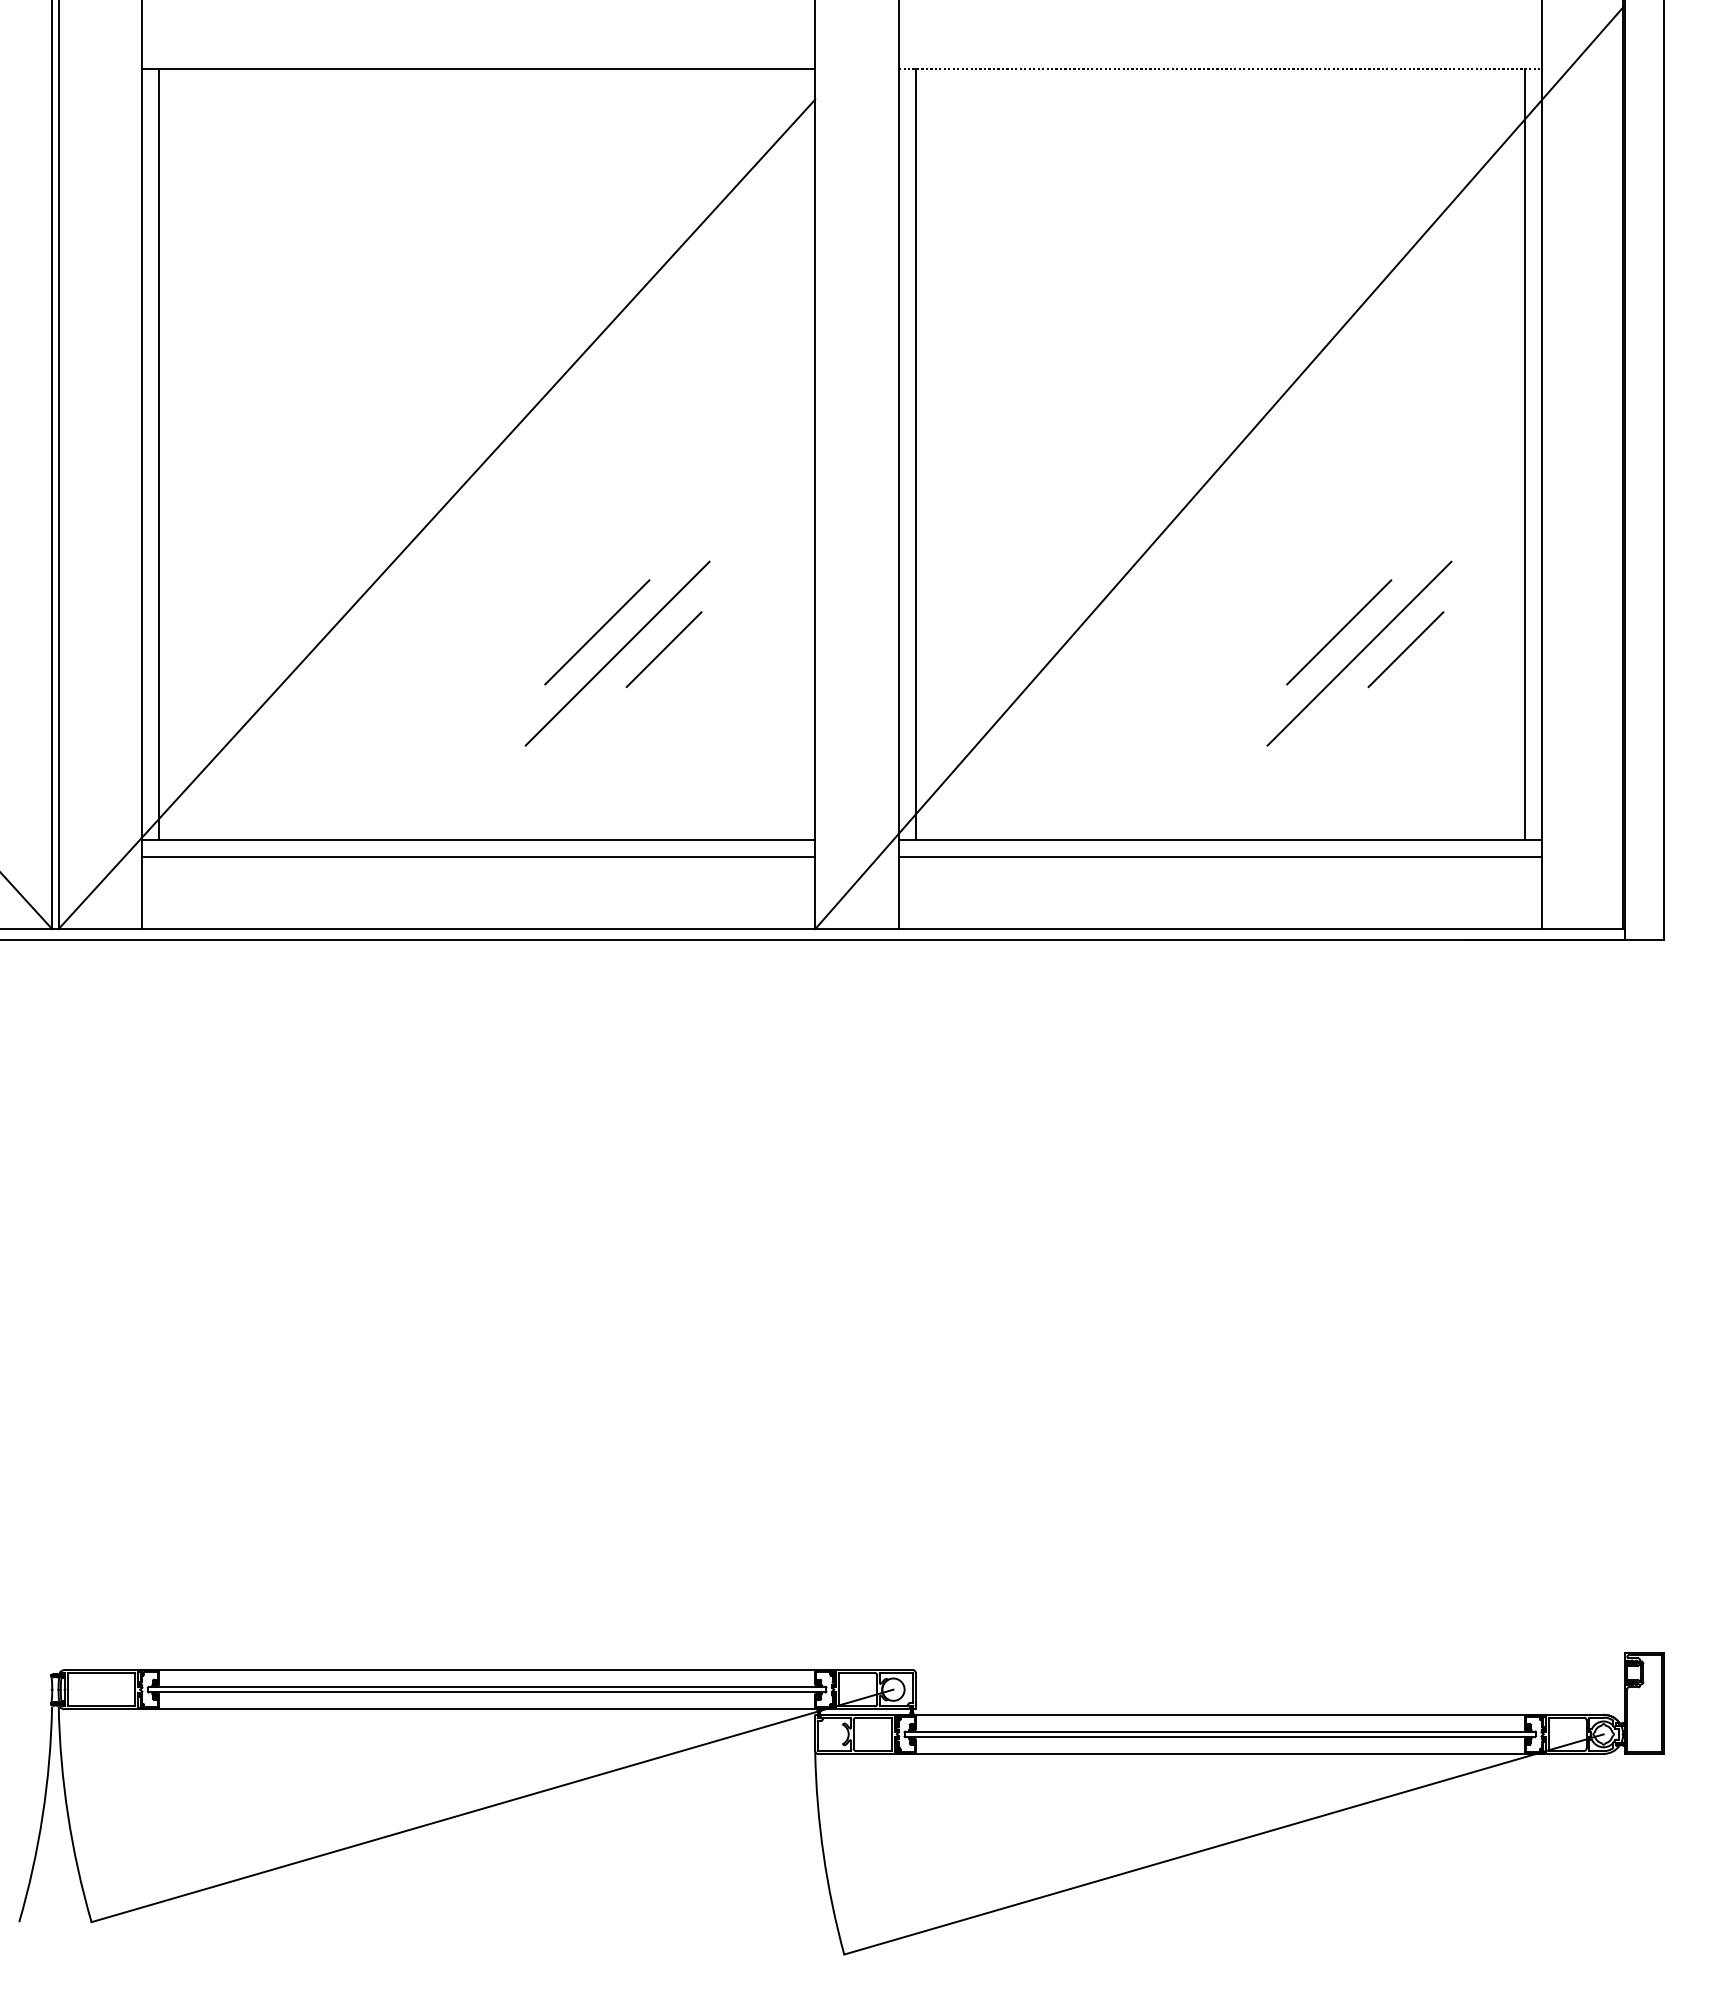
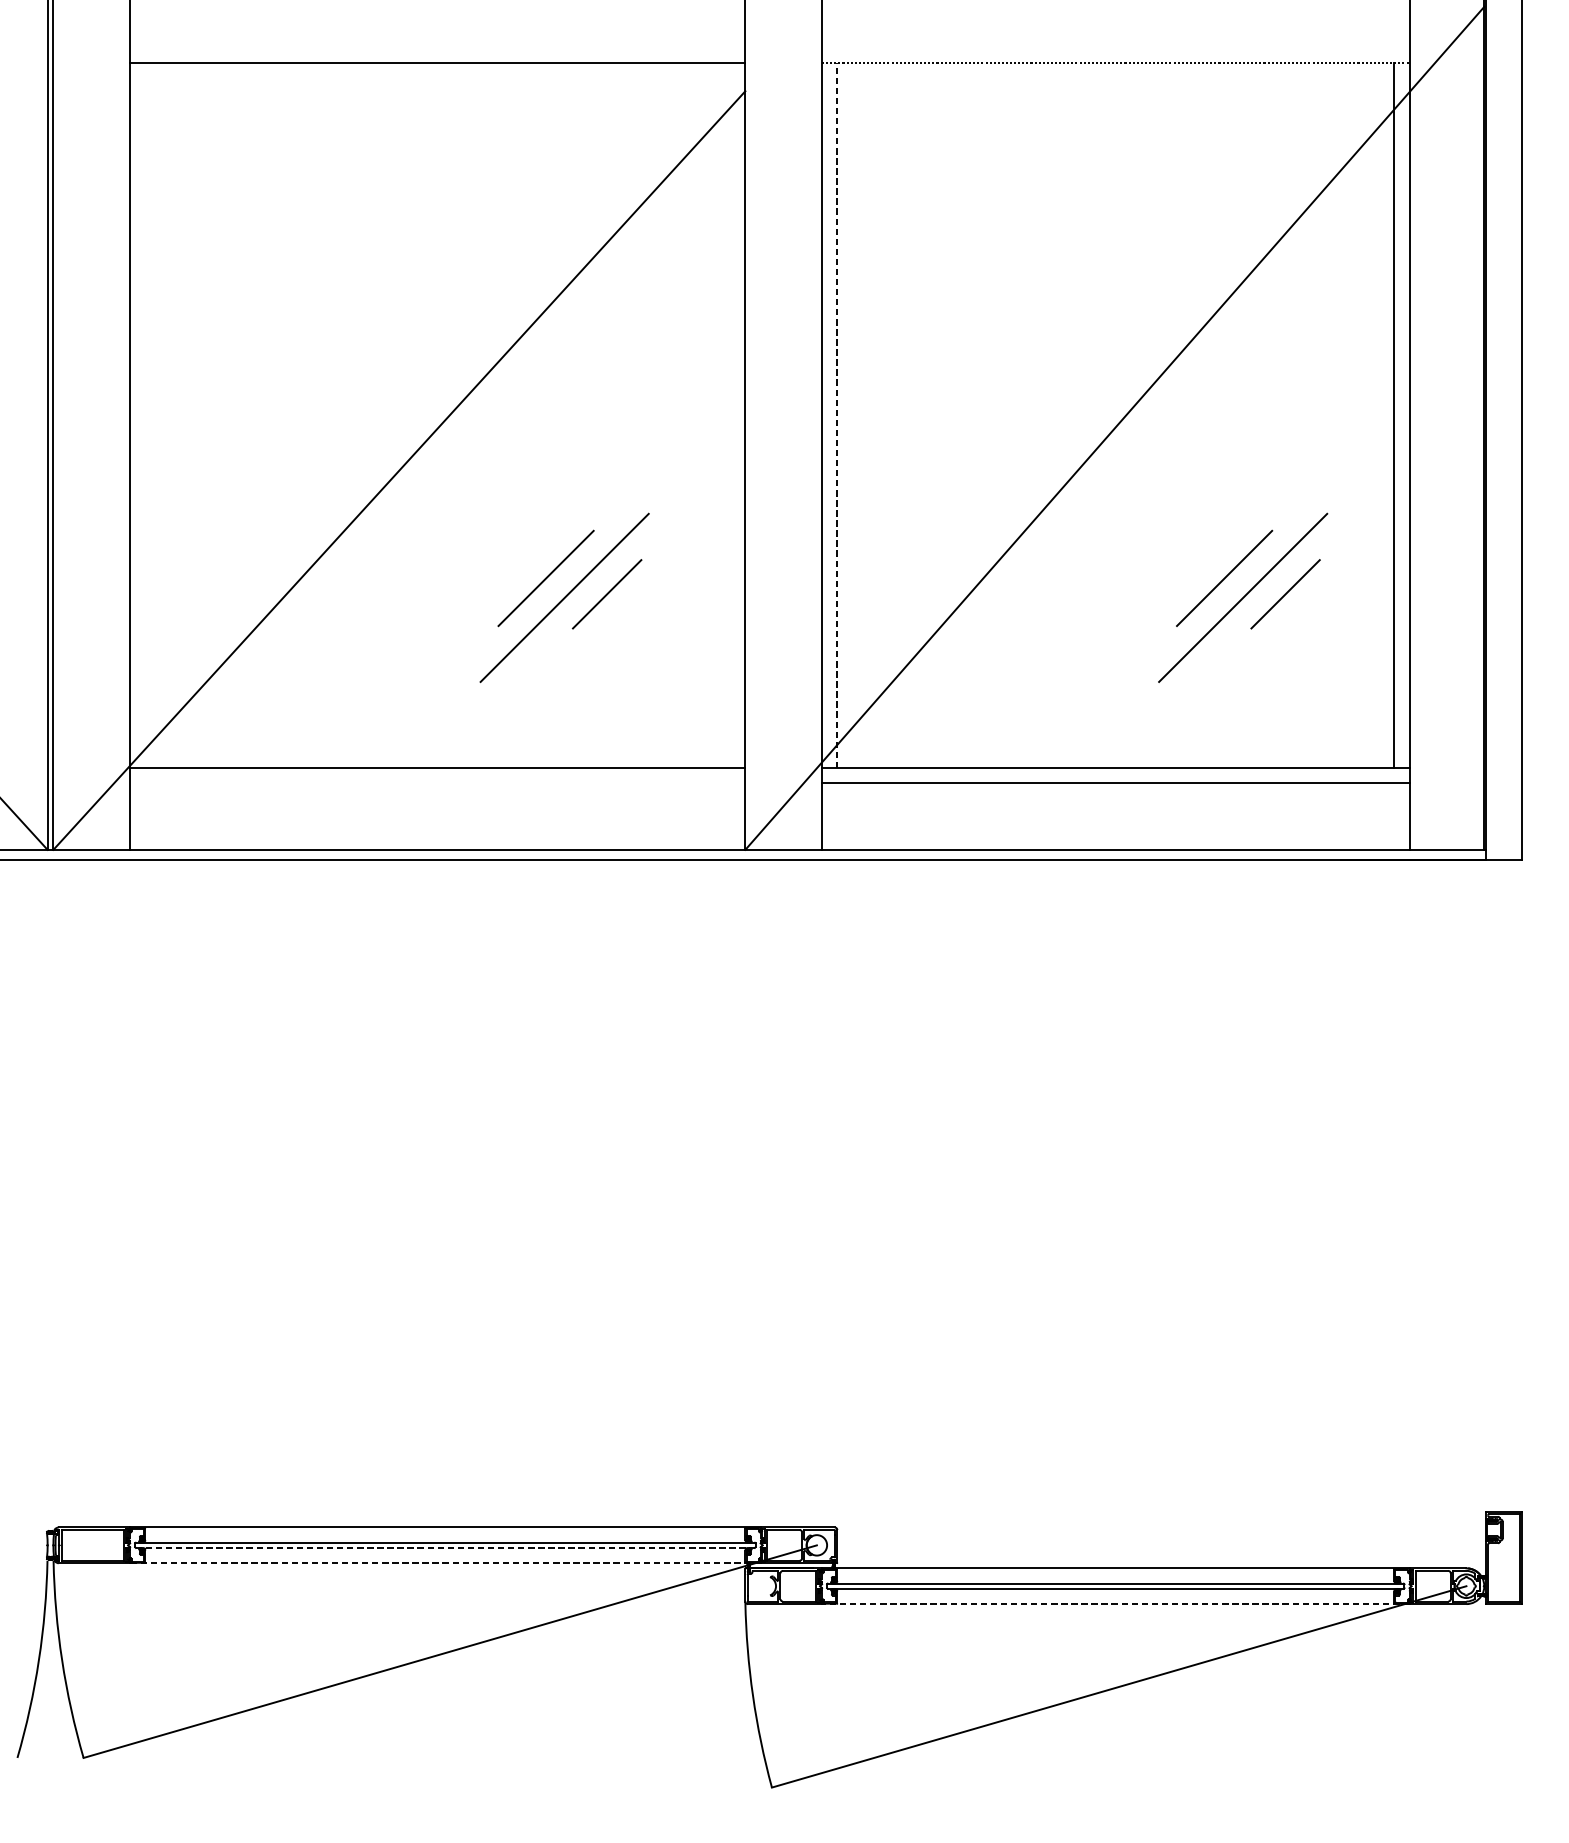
line: (159, 453) -> (145, 414), removed
line: (915, 453) -> (837, 414), solid -> dashed
line: (478, 856) -> (437, 783), removed
line: (487, 1692) -> (445, 1547), solid -> dashed
line: (487, 1709) -> (445, 1563), solid -> dashed
line: (1219, 1753) -> (1115, 1603), solid -> dashed

